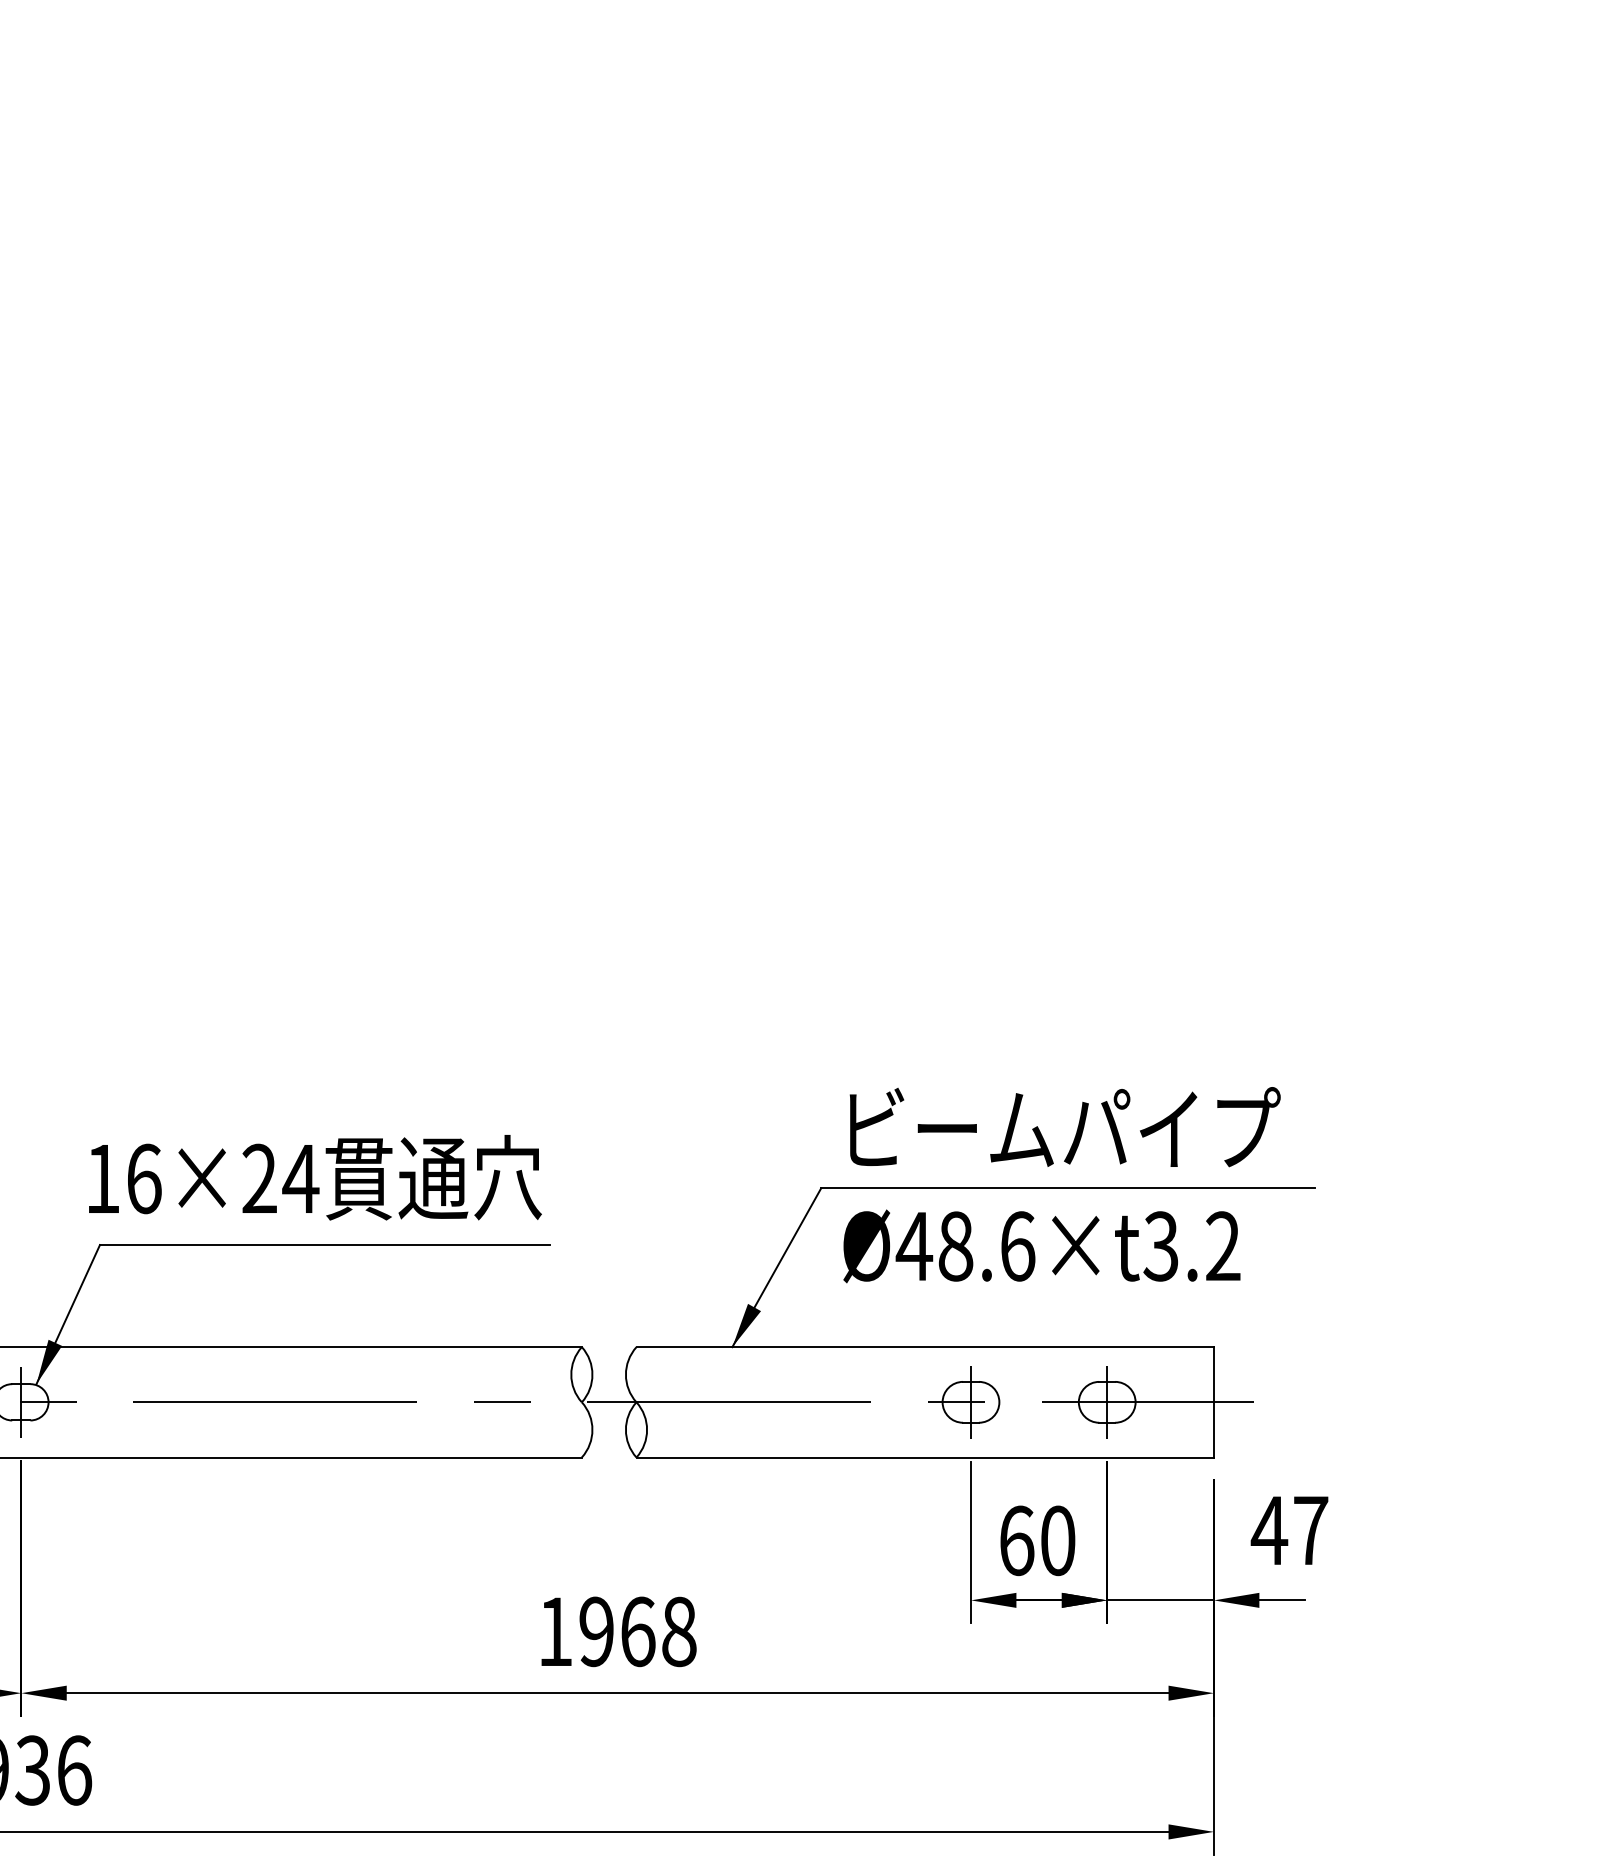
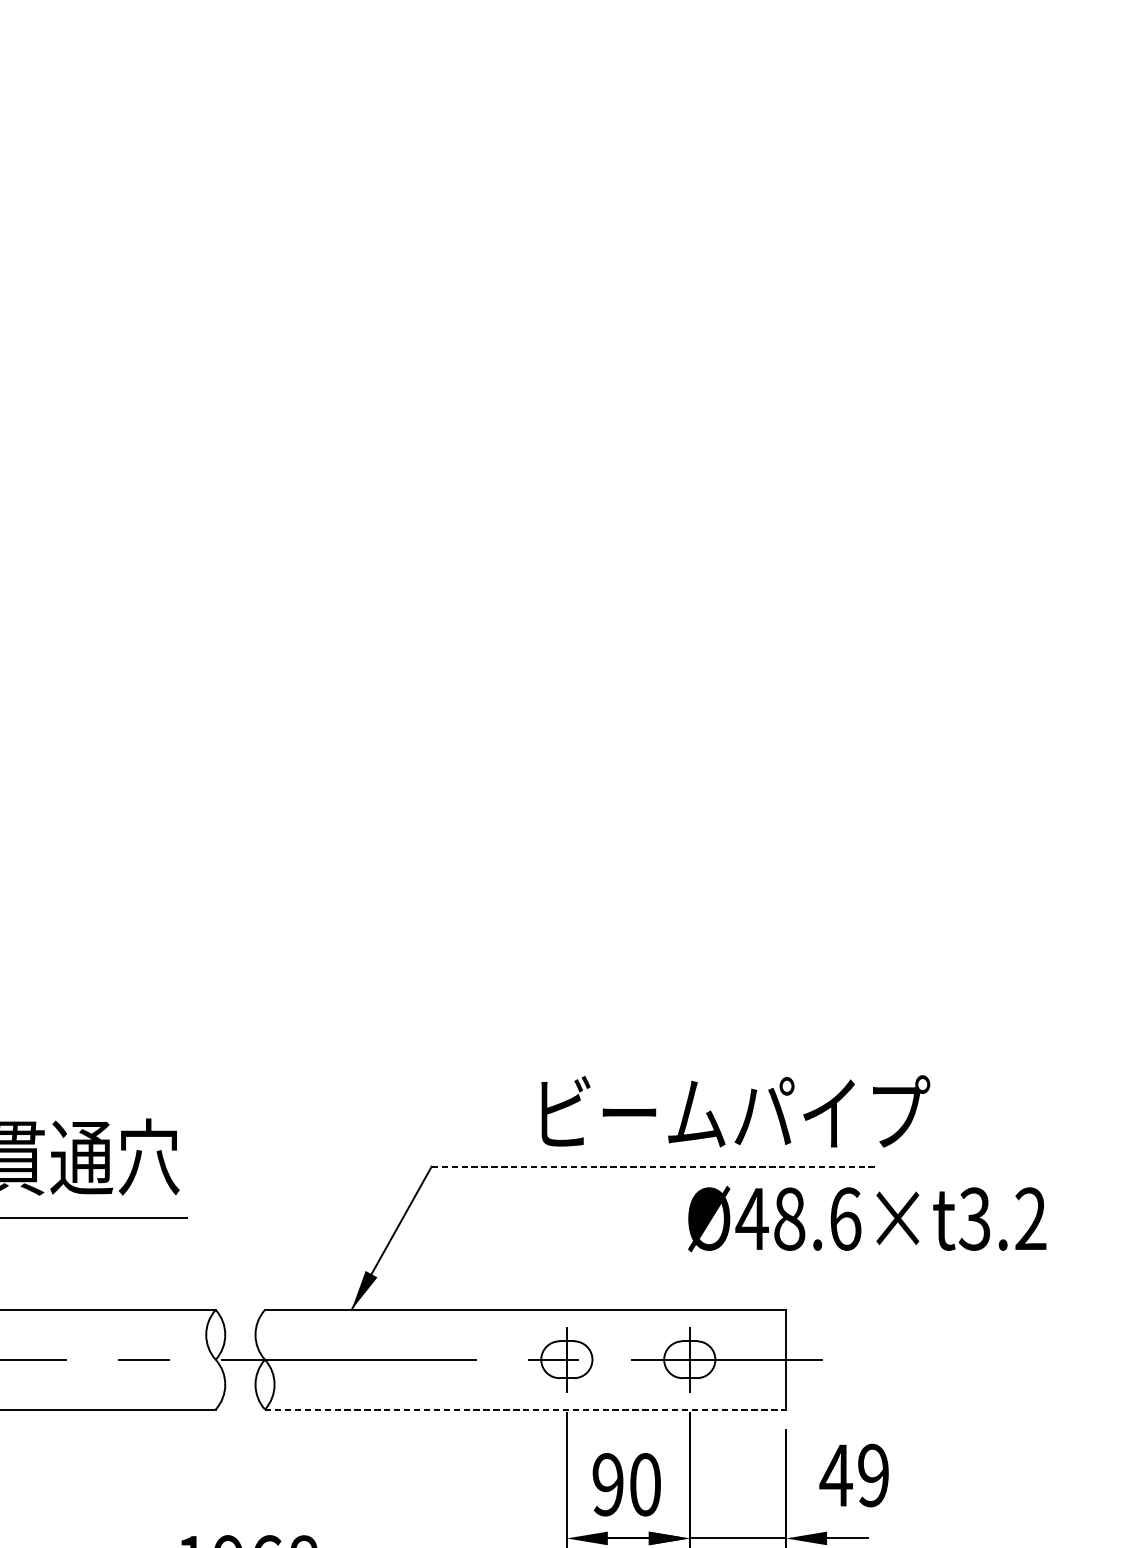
text: (1064, 1127) -> (735, 1111), moved
line: (1068, 1188) -> (654, 1166), solid -> dashed
text: (1041, 1246) -> (866, 1219), moved
line: (925, 1457) -> (525, 1409), solid -> dashed
text: (1310, 1530) -> (873, 1475), 47 -> 49
text: (1016, 1540) -> (607, 1484), 60 -> 90

